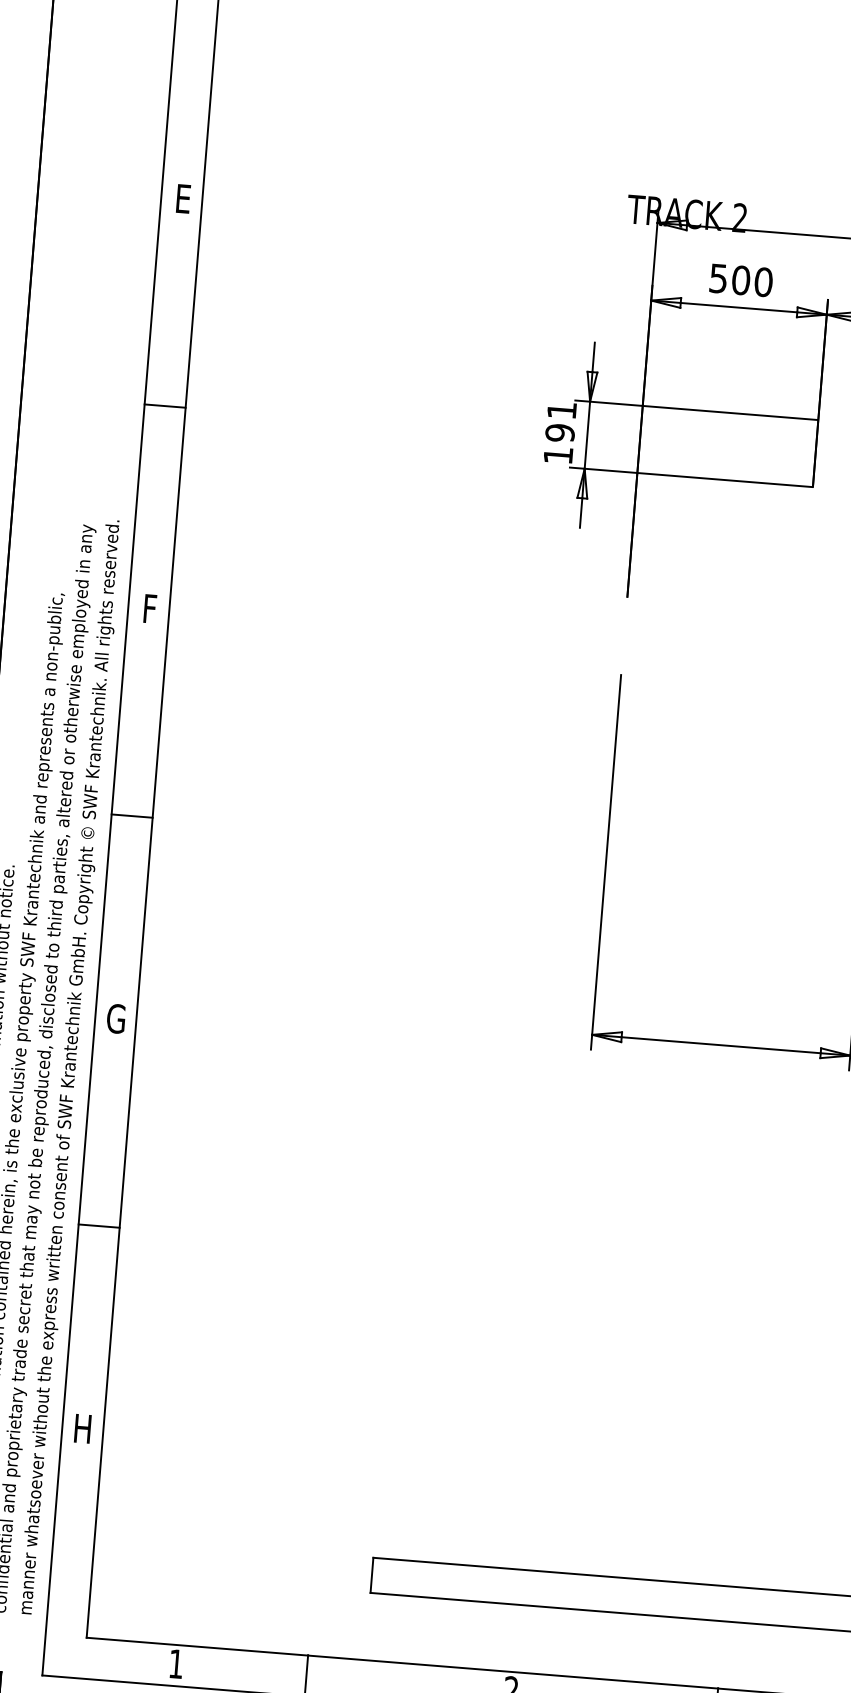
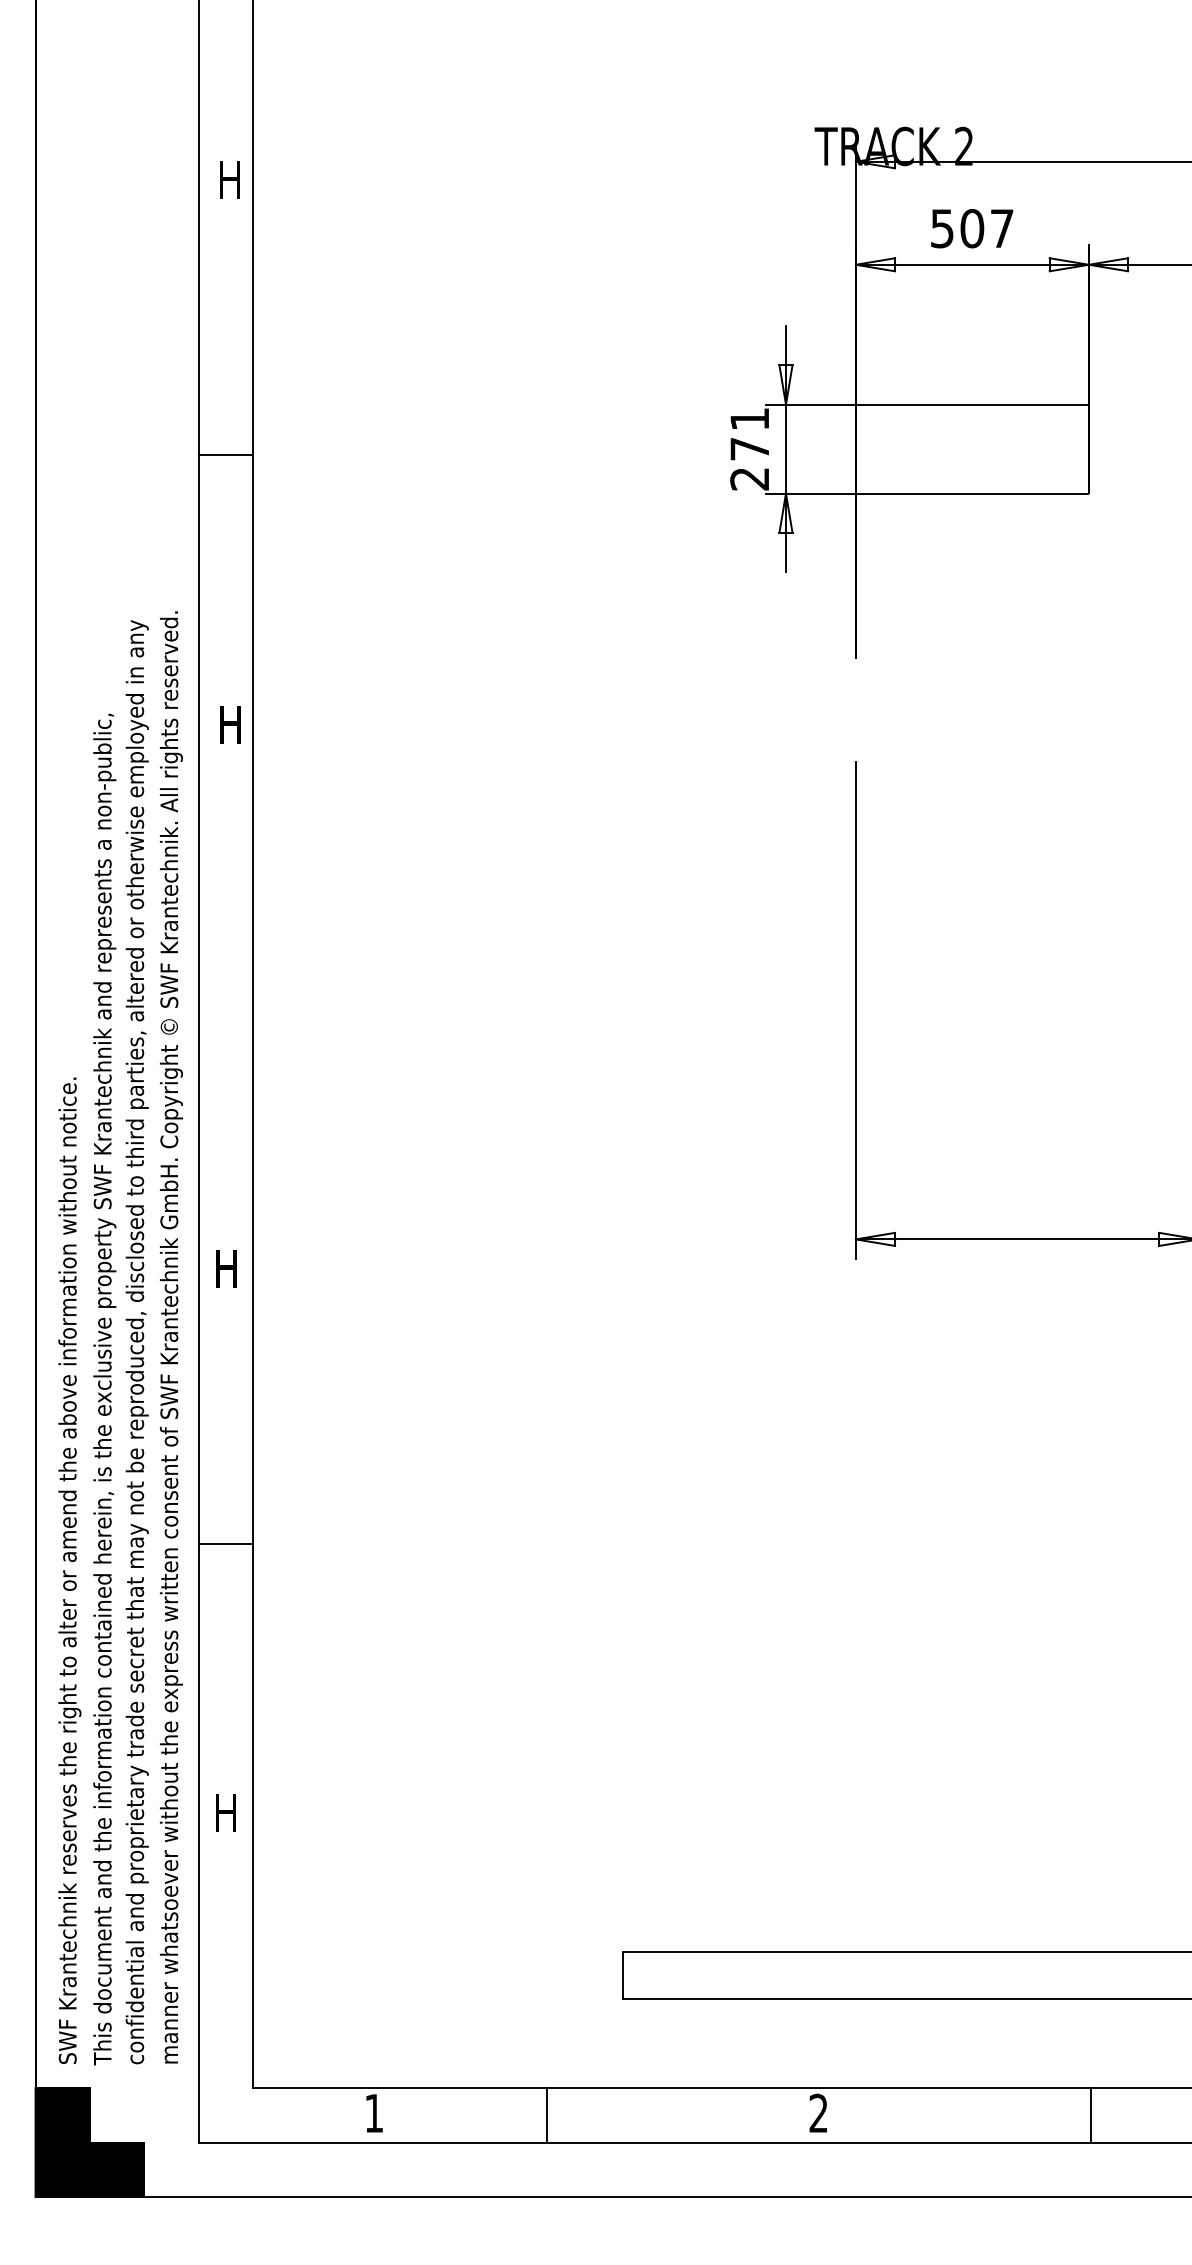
text: (186, 198) -> (231, 179), E -> H
text: (763, 282) -> (1002, 228), 500 -> 507
text: (559, 443) -> (749, 463), 191 -> 271
text: (153, 609) -> (232, 724), F -> H
line: (131, 815) -> (225, 999), removed
text: (116, 1018) -> (226, 1268), G -> H

